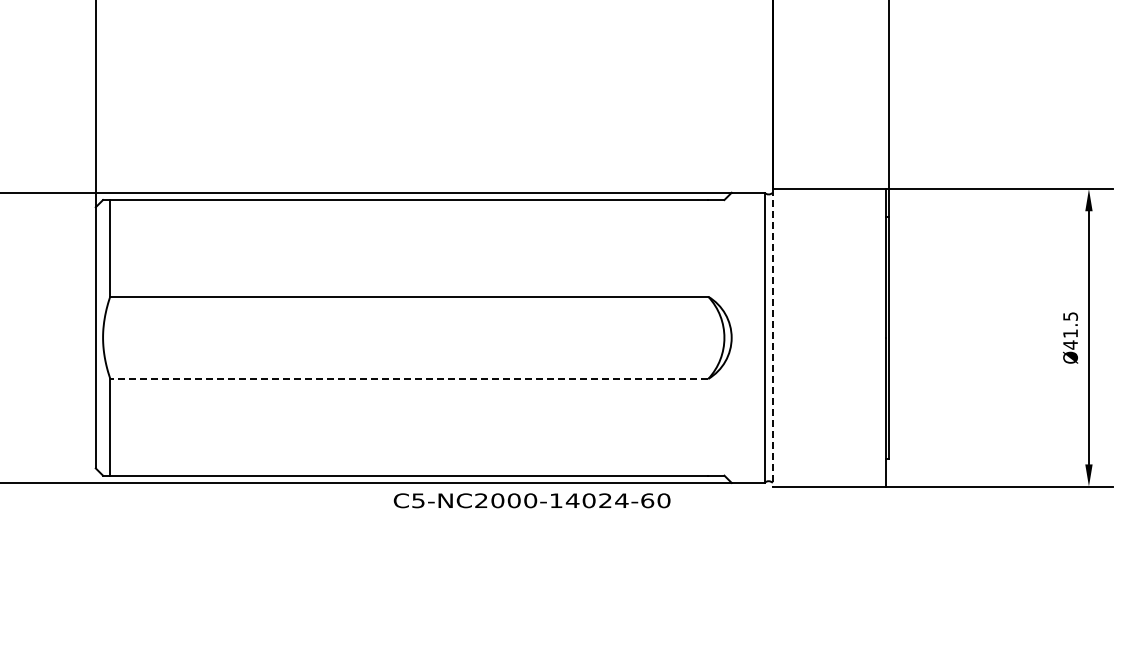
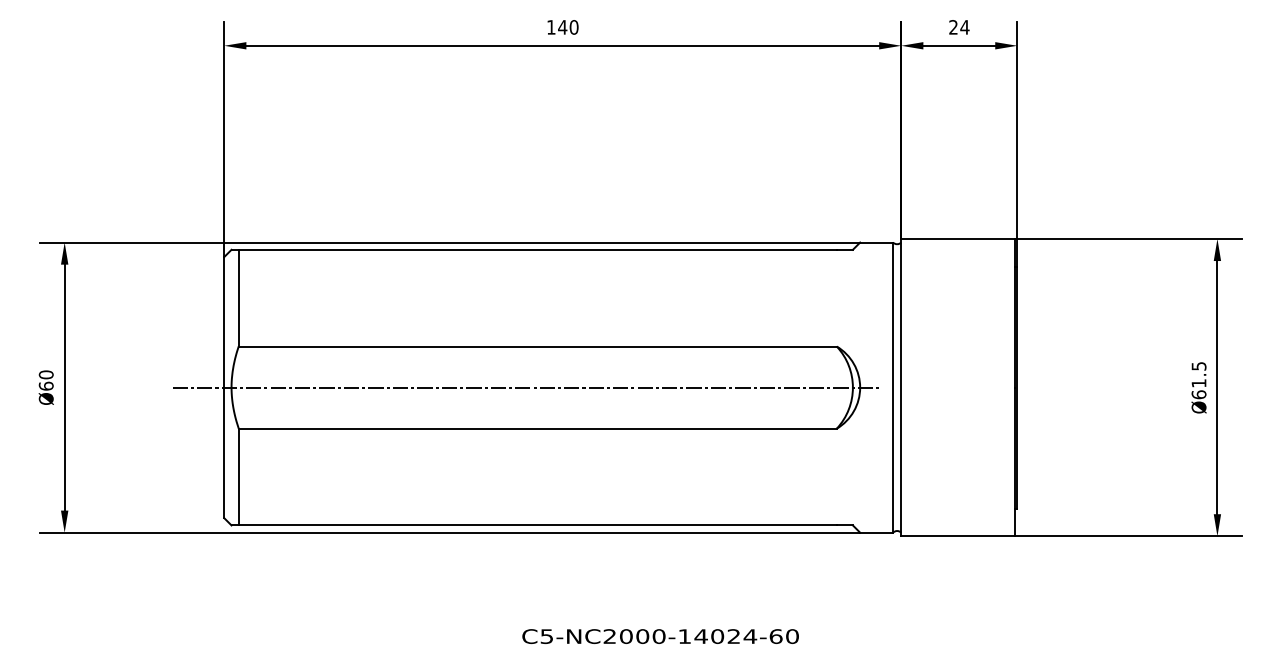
line: (399, 337) -> (527, 387), added
line: (773, 337) -> (901, 387), dashed -> solid
text: (1070, 344) -> (1198, 394), Ø41.5 -> Ø61.5
line: (409, 378) -> (537, 428), dashed -> solid
text: (532, 500) -> (660, 636), moved

